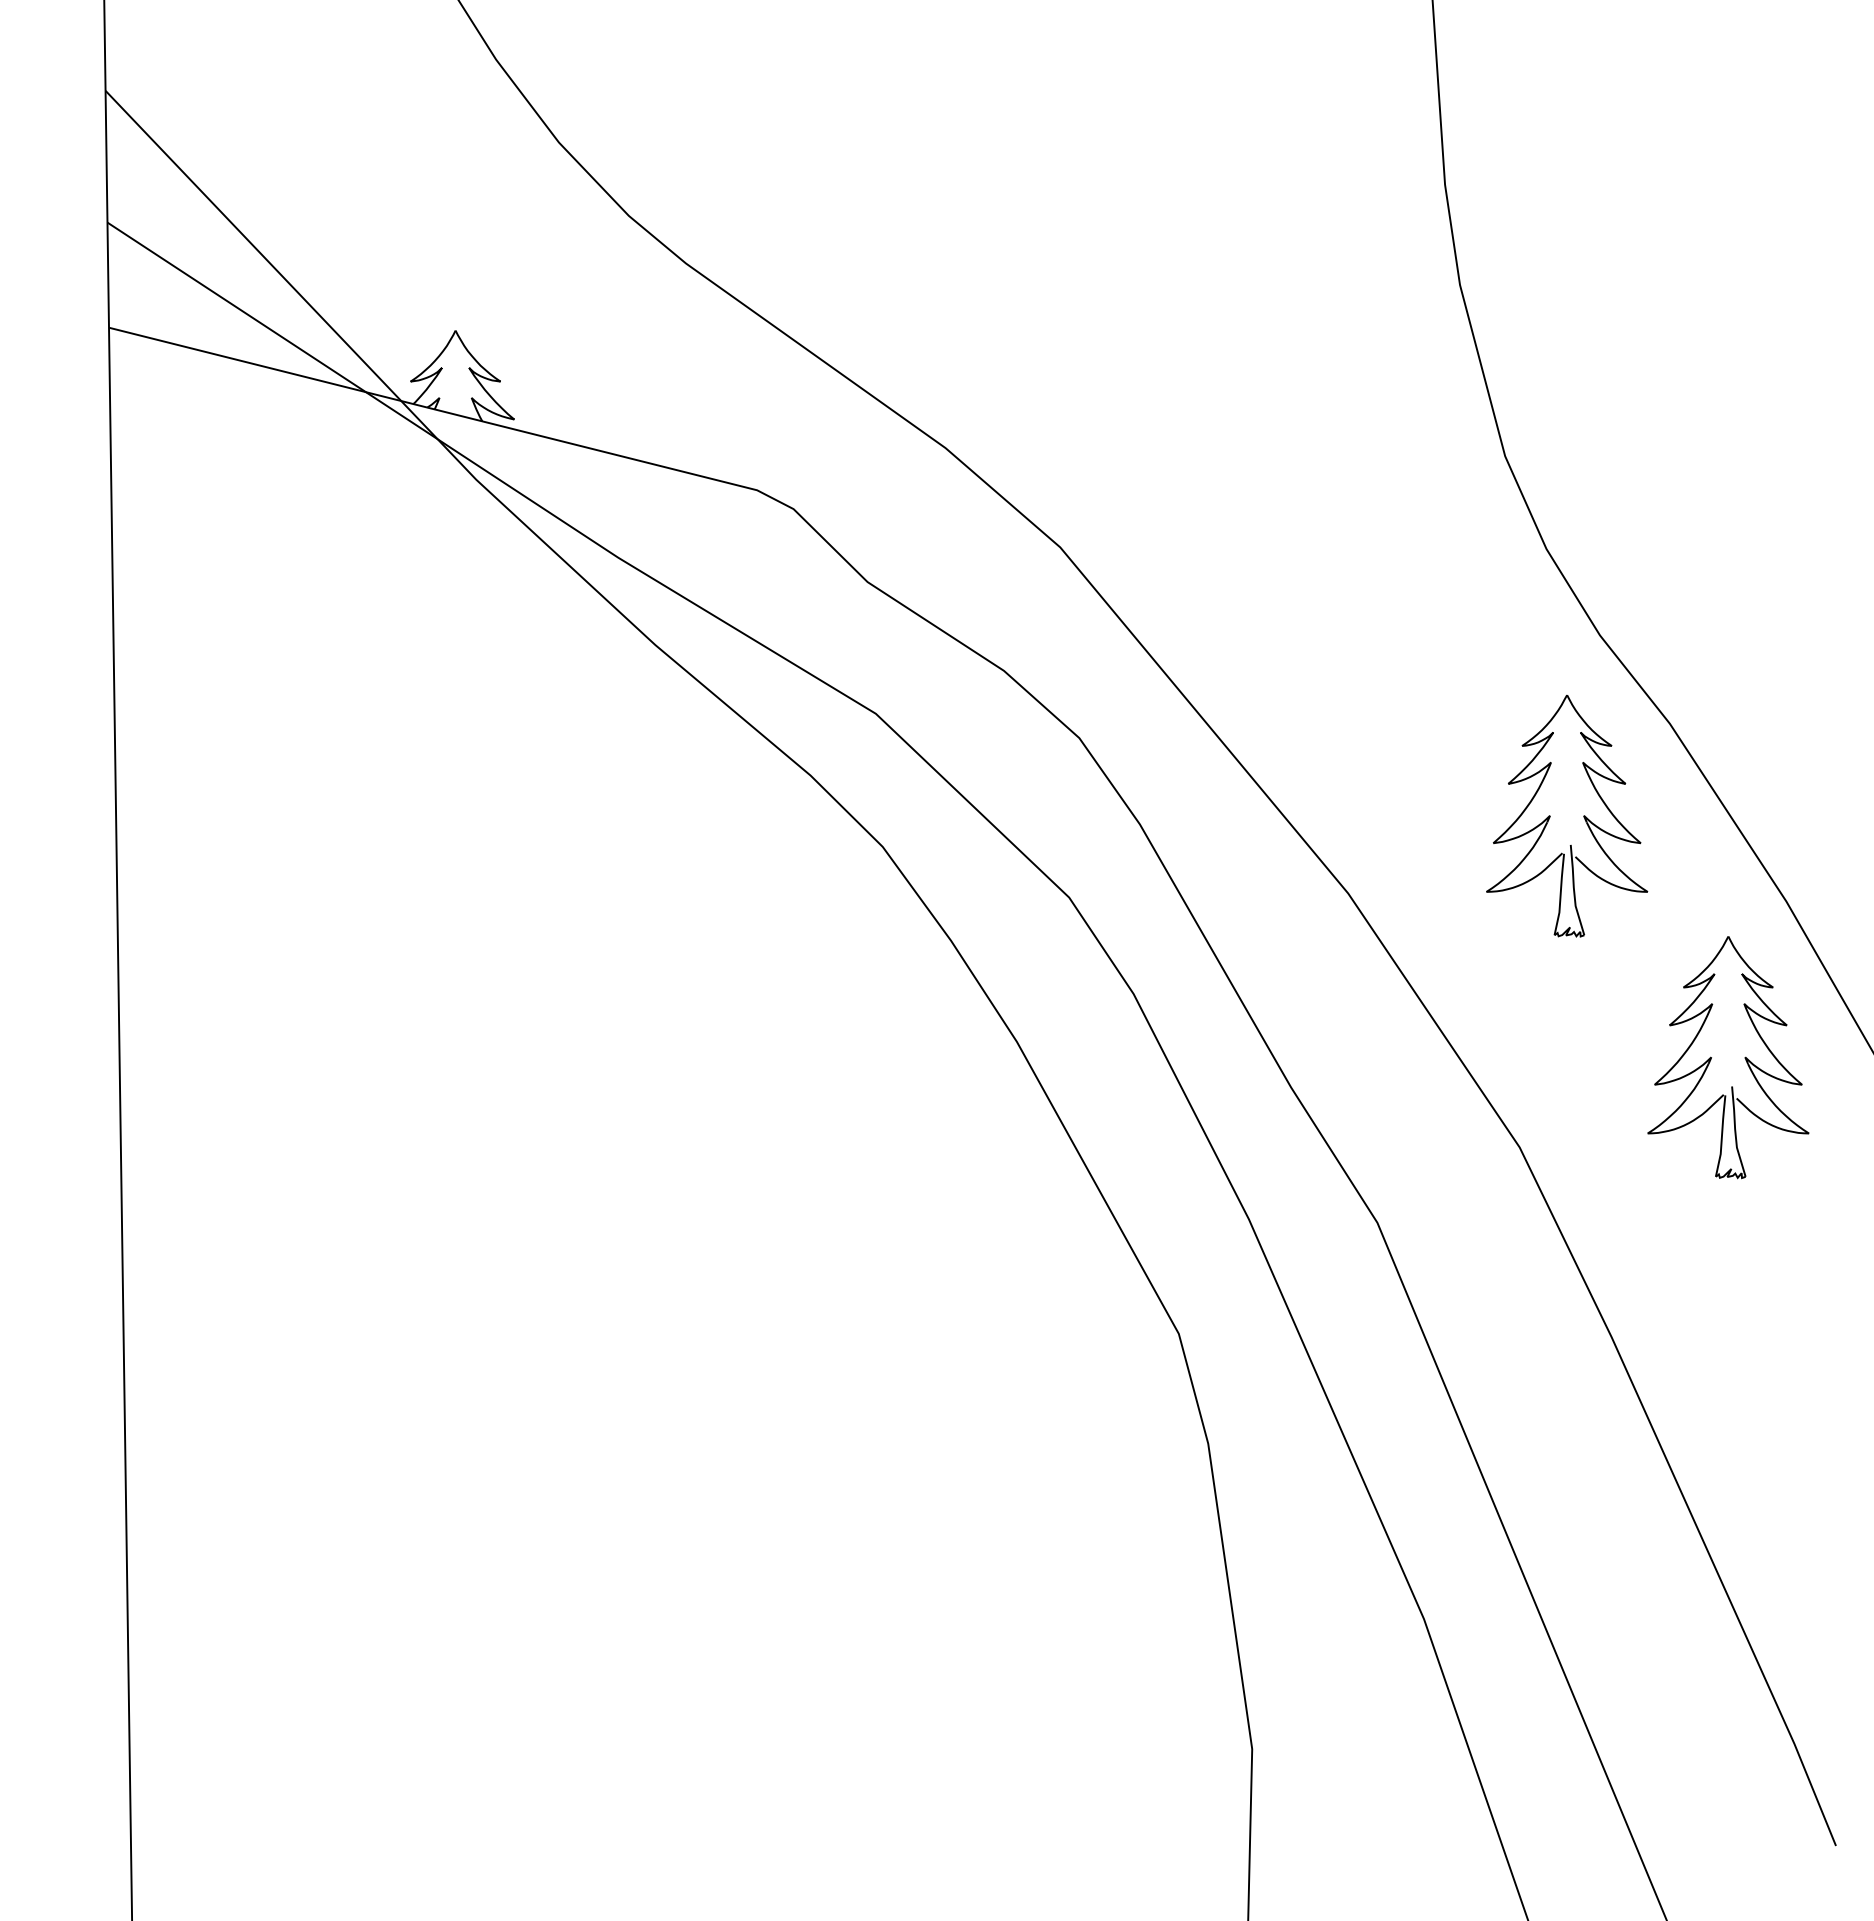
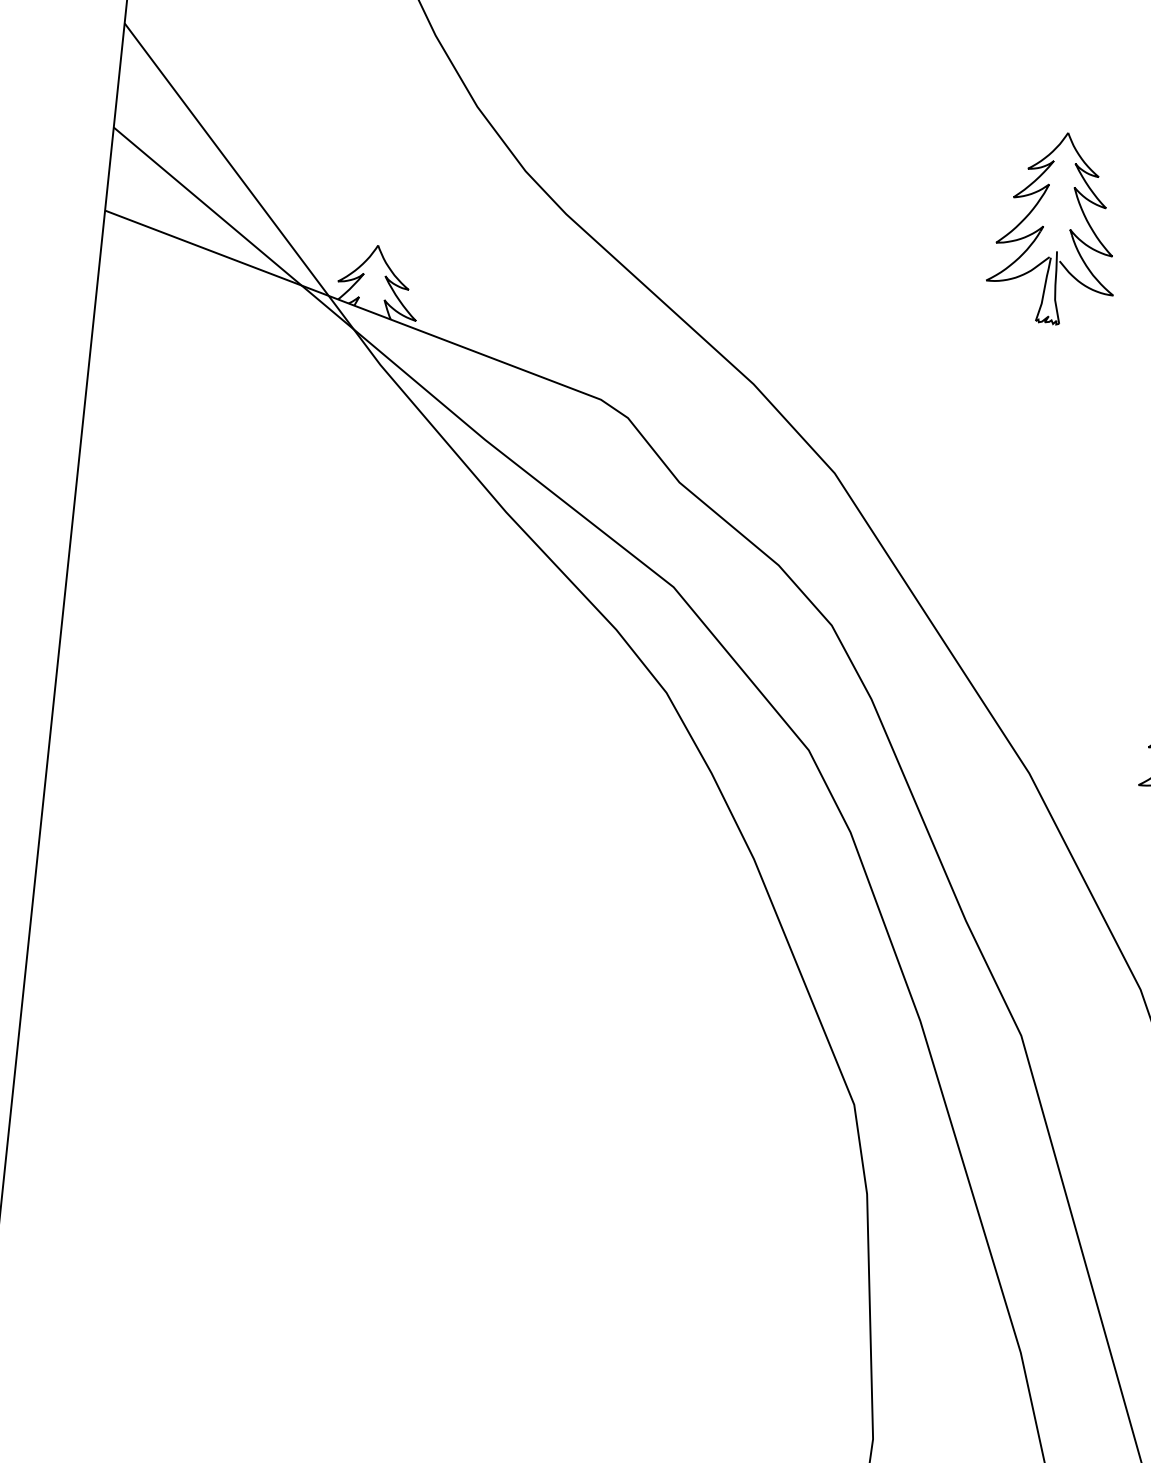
part: (1317, 207) -> (1069, 229), added

